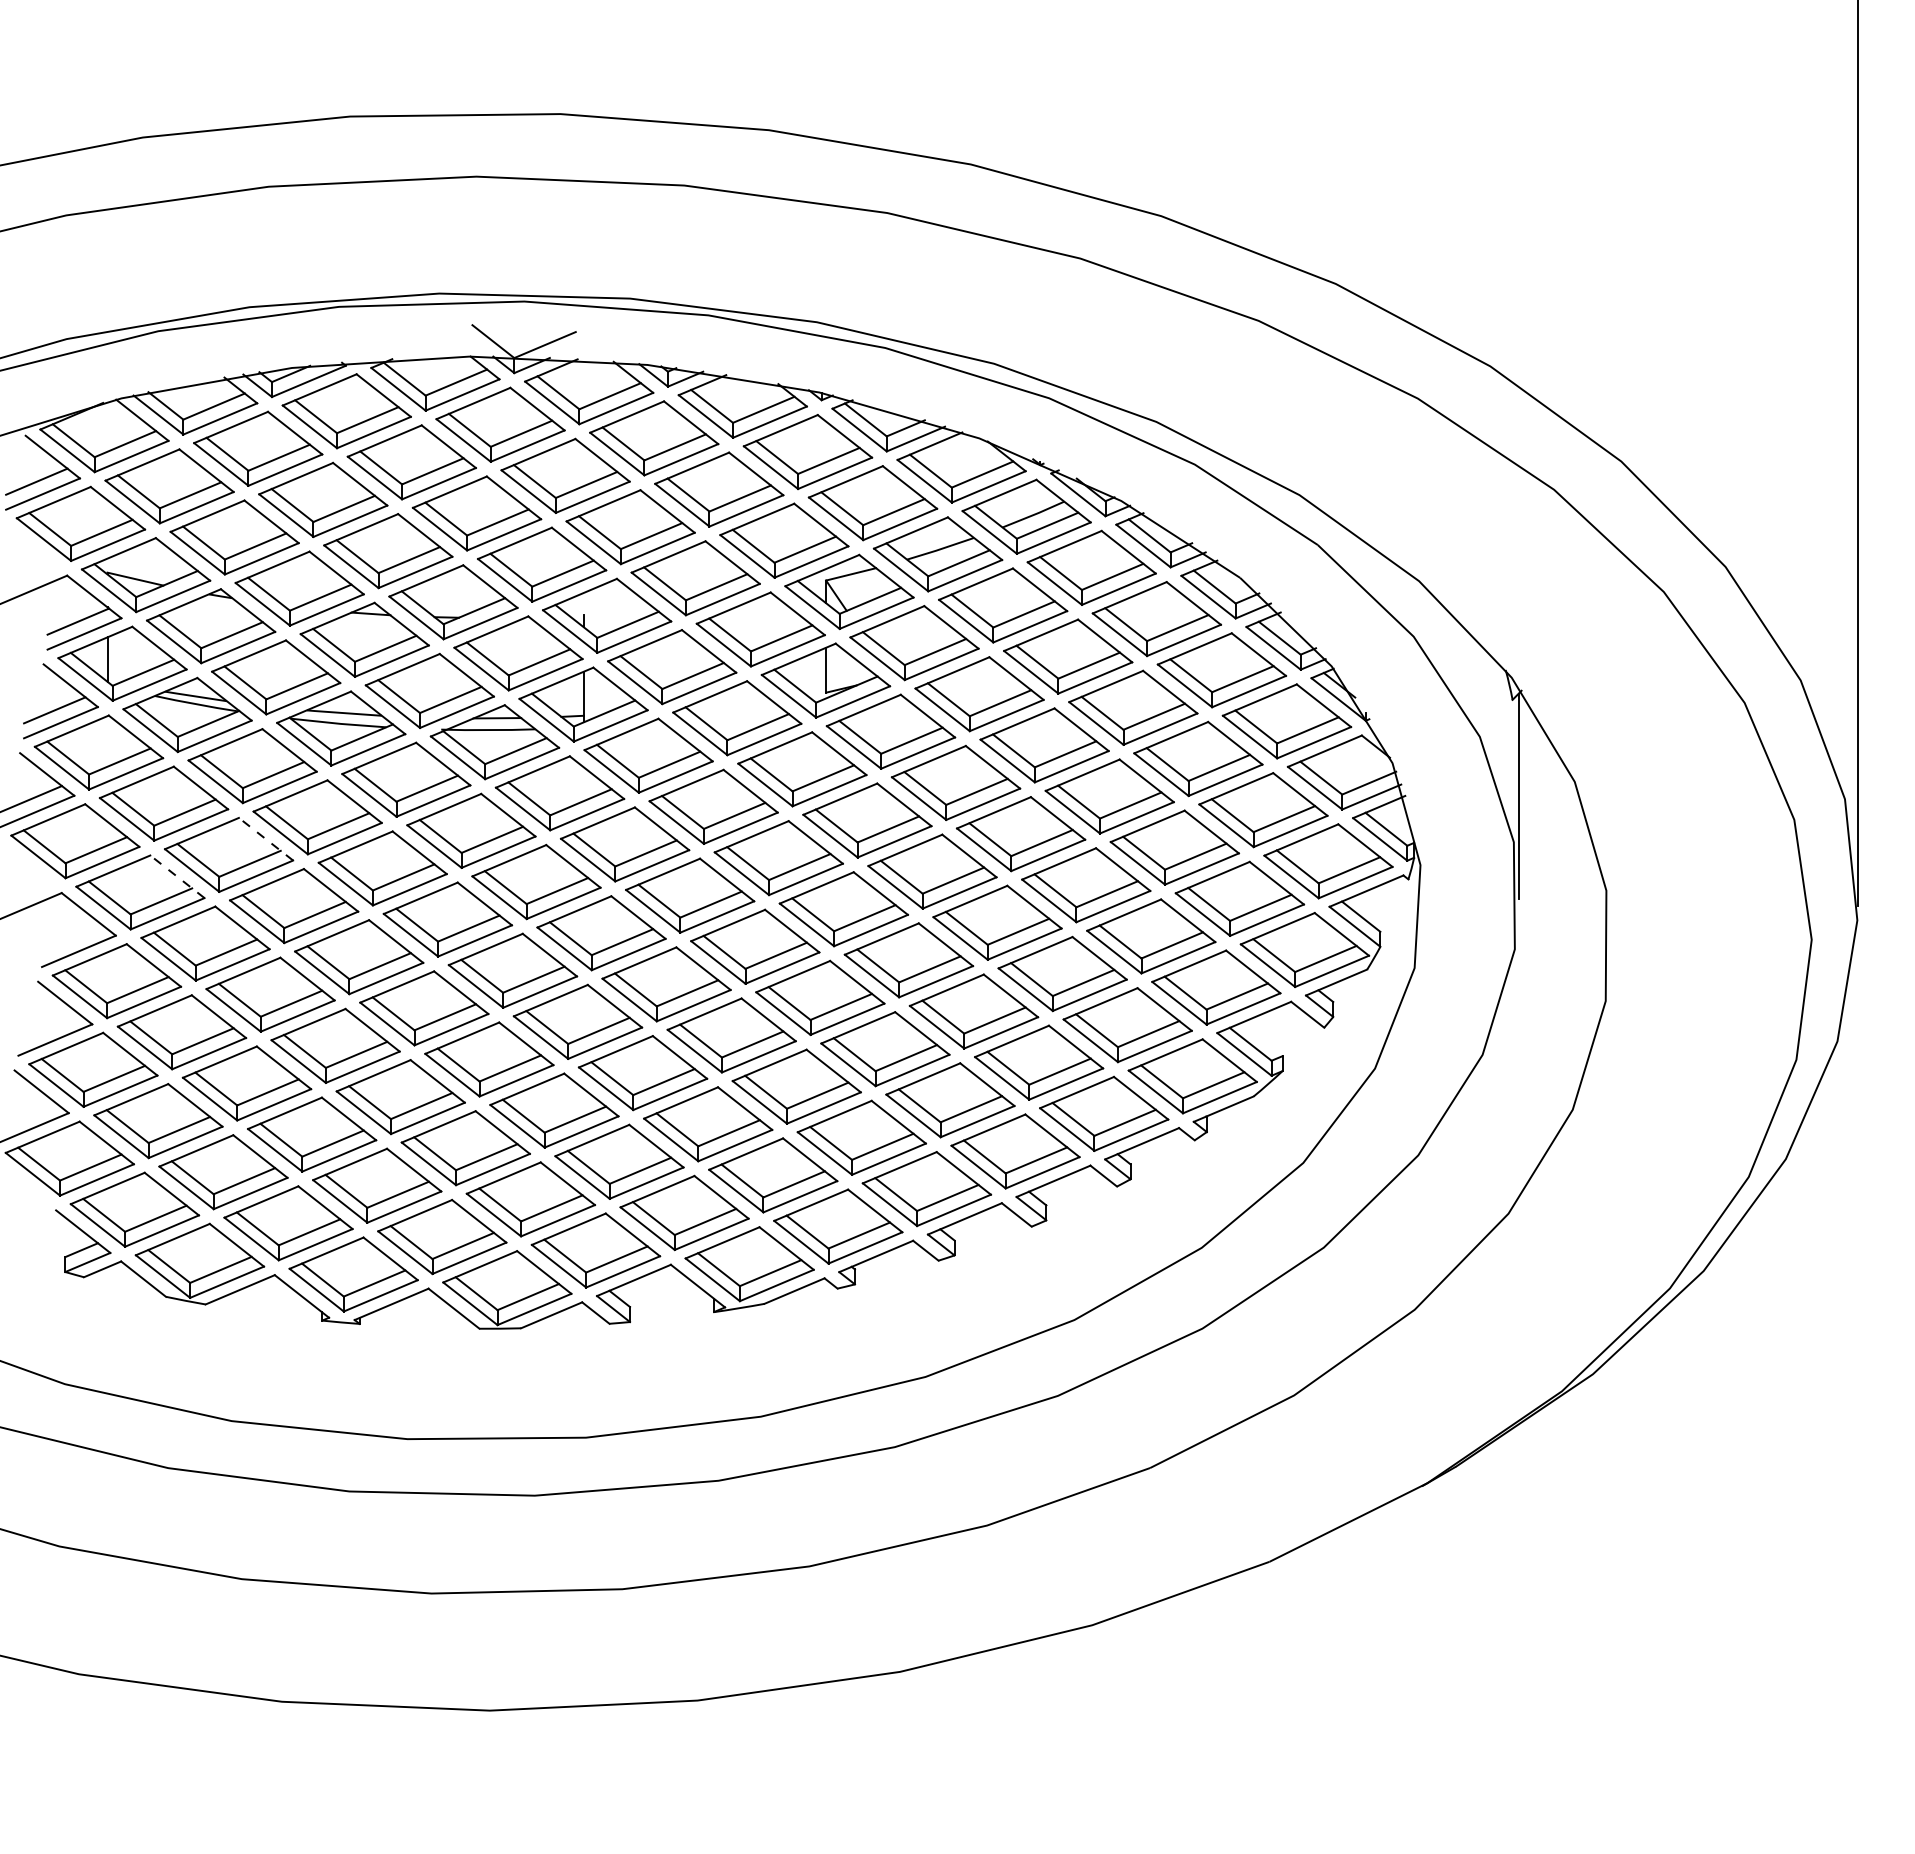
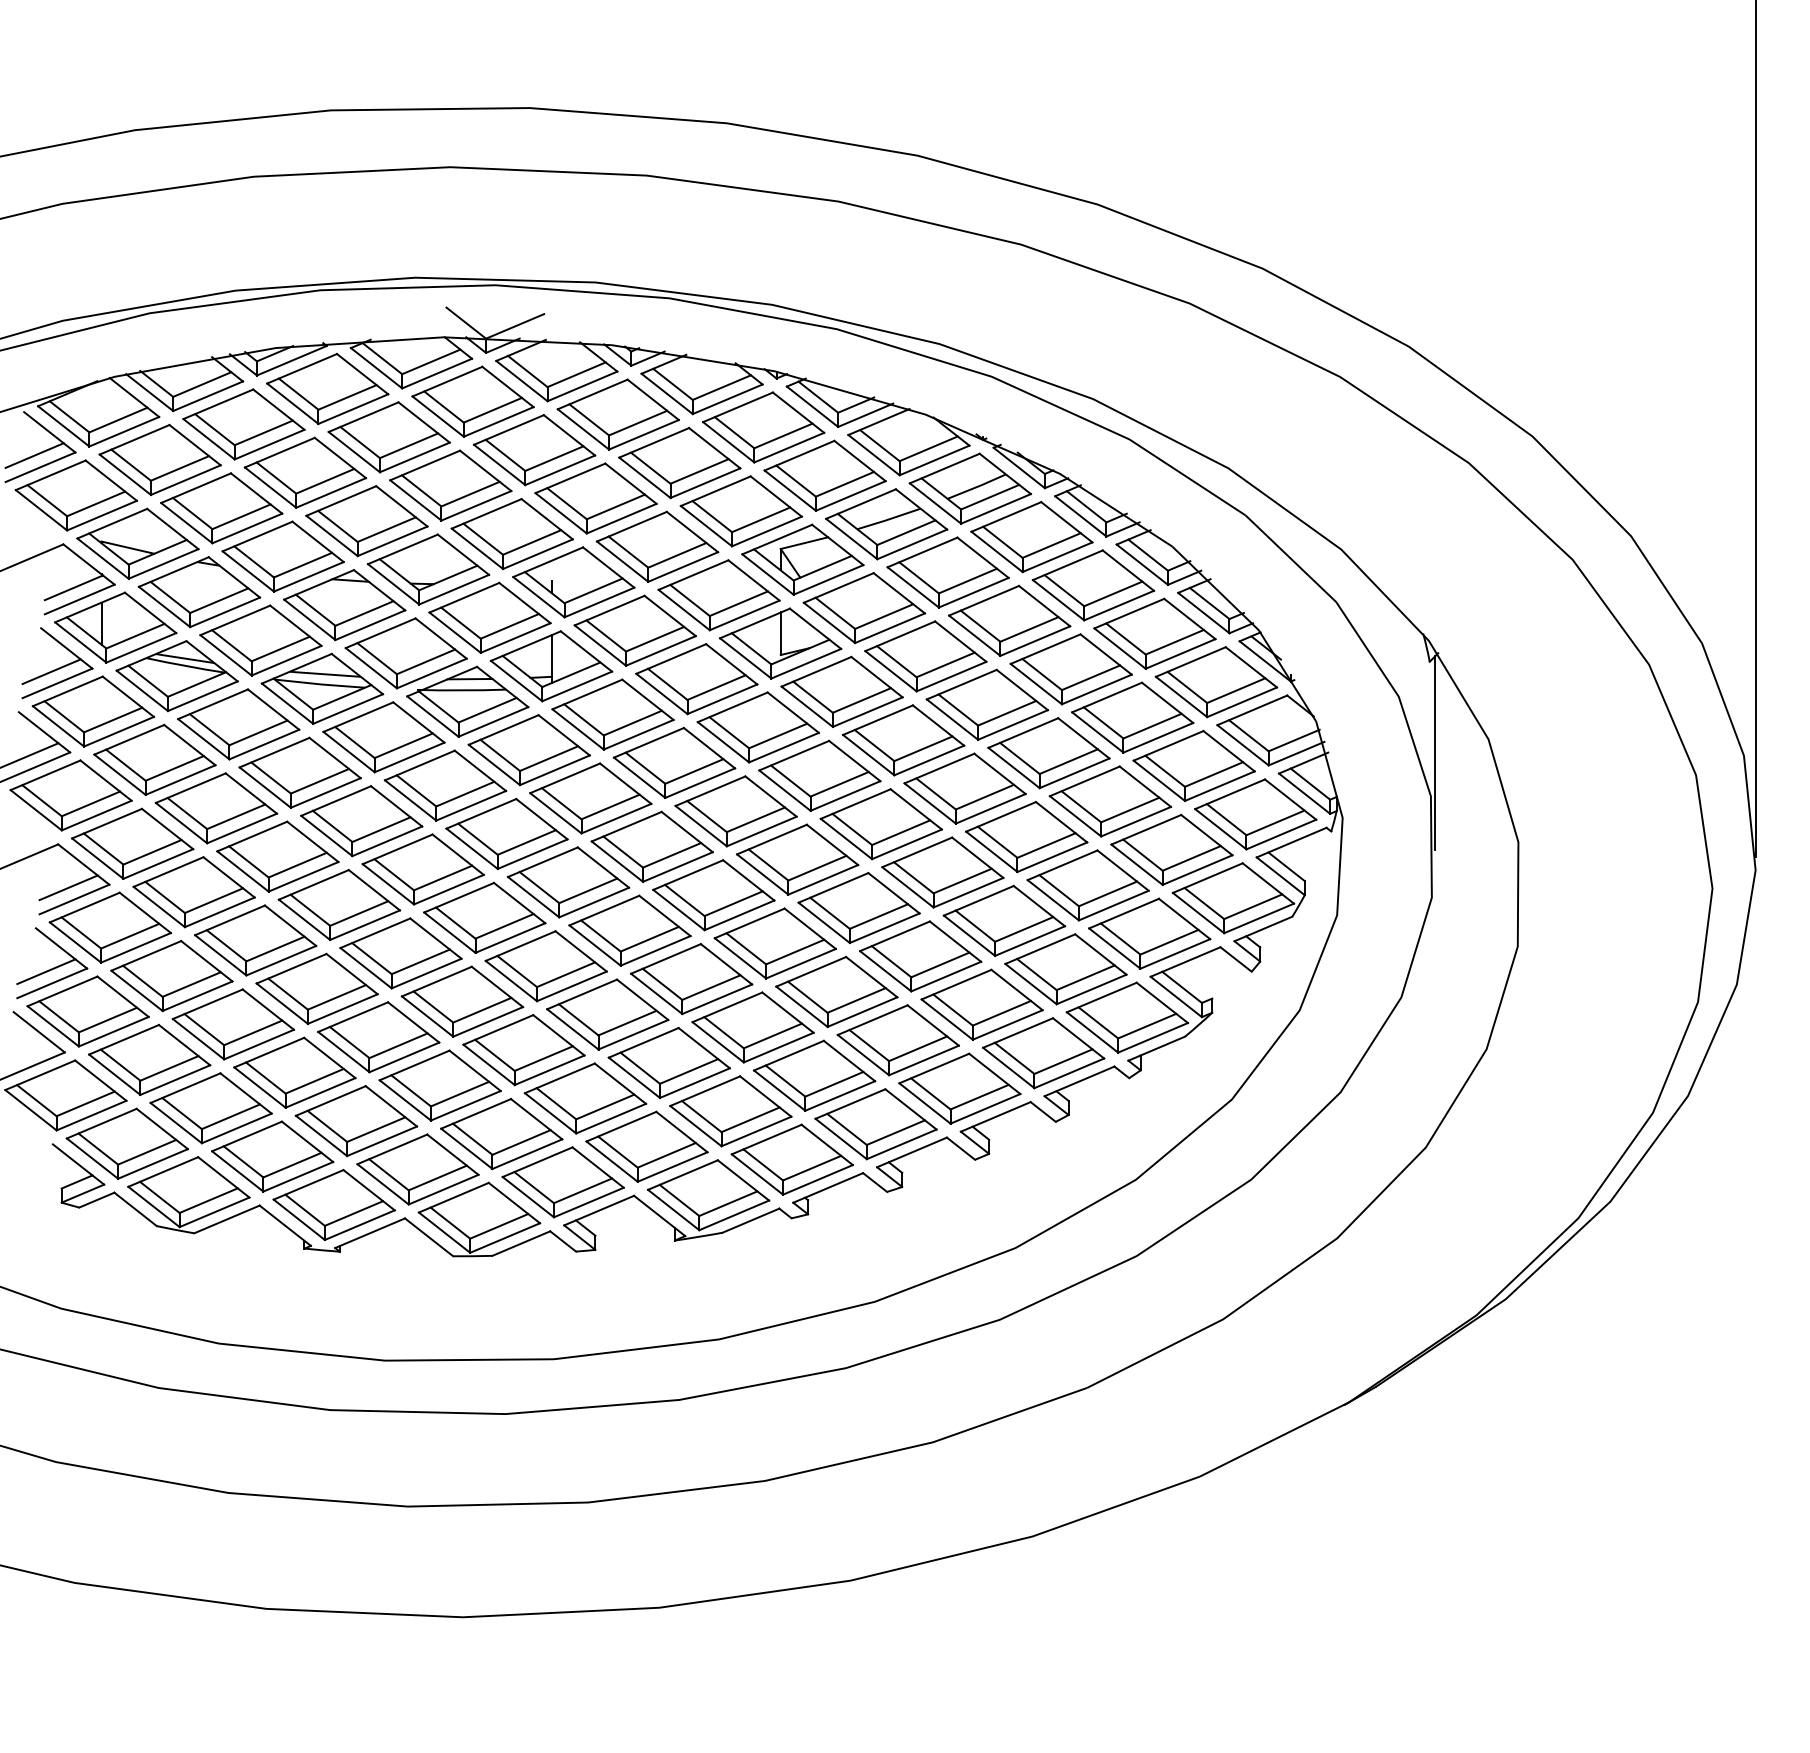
line: (265, 838) -> (250, 792), dashed -> solid
line: (177, 876) -> (167, 828), dashed -> solid
line: (72, 938) -> (68, 887), added
line: (48, 1027) -> (45, 971), added

